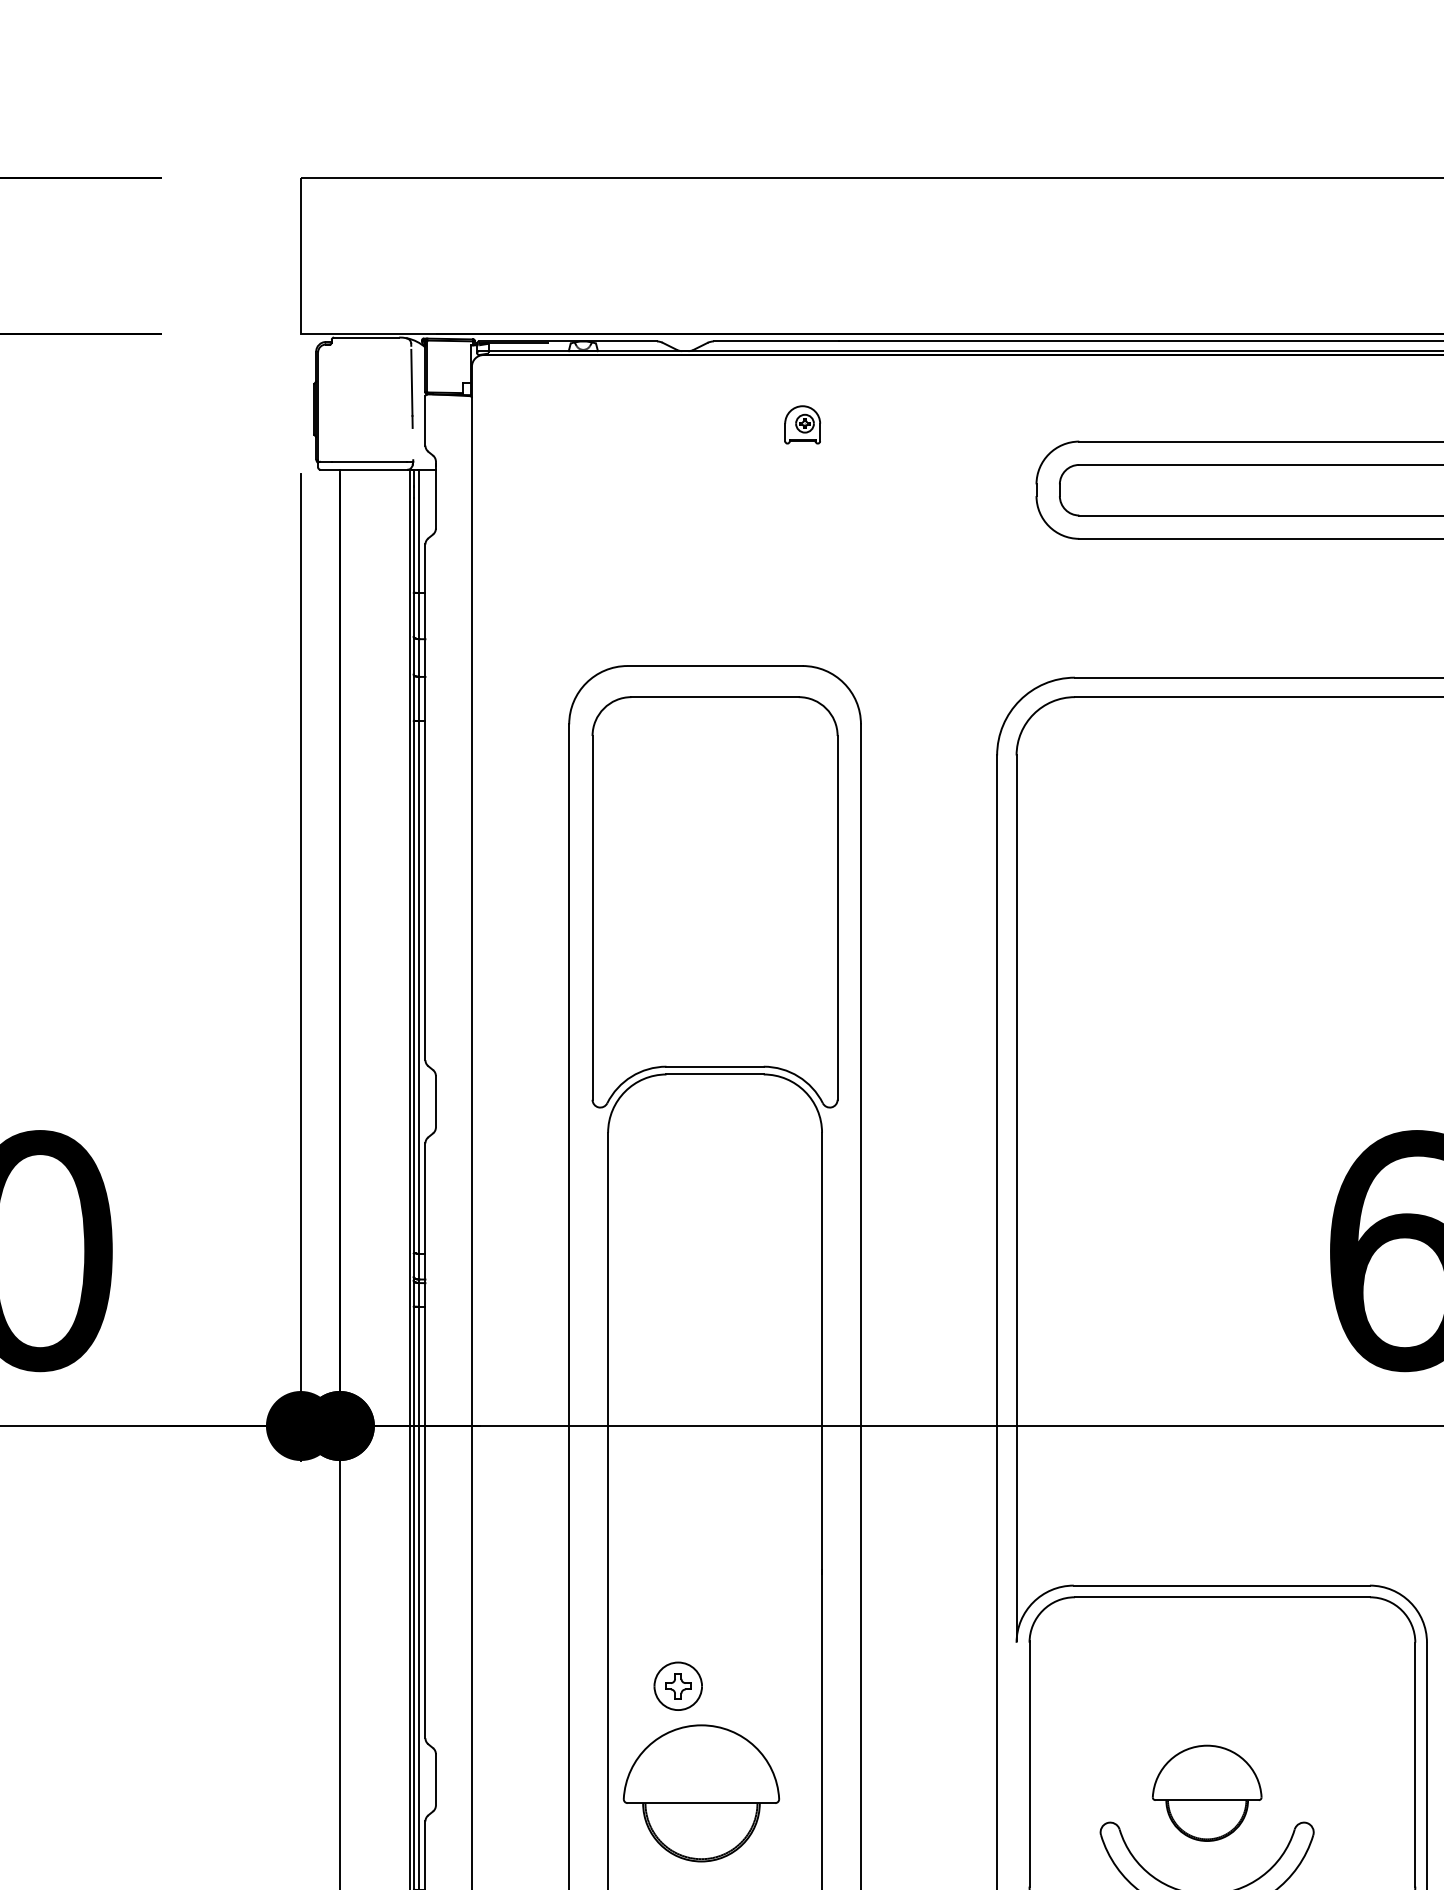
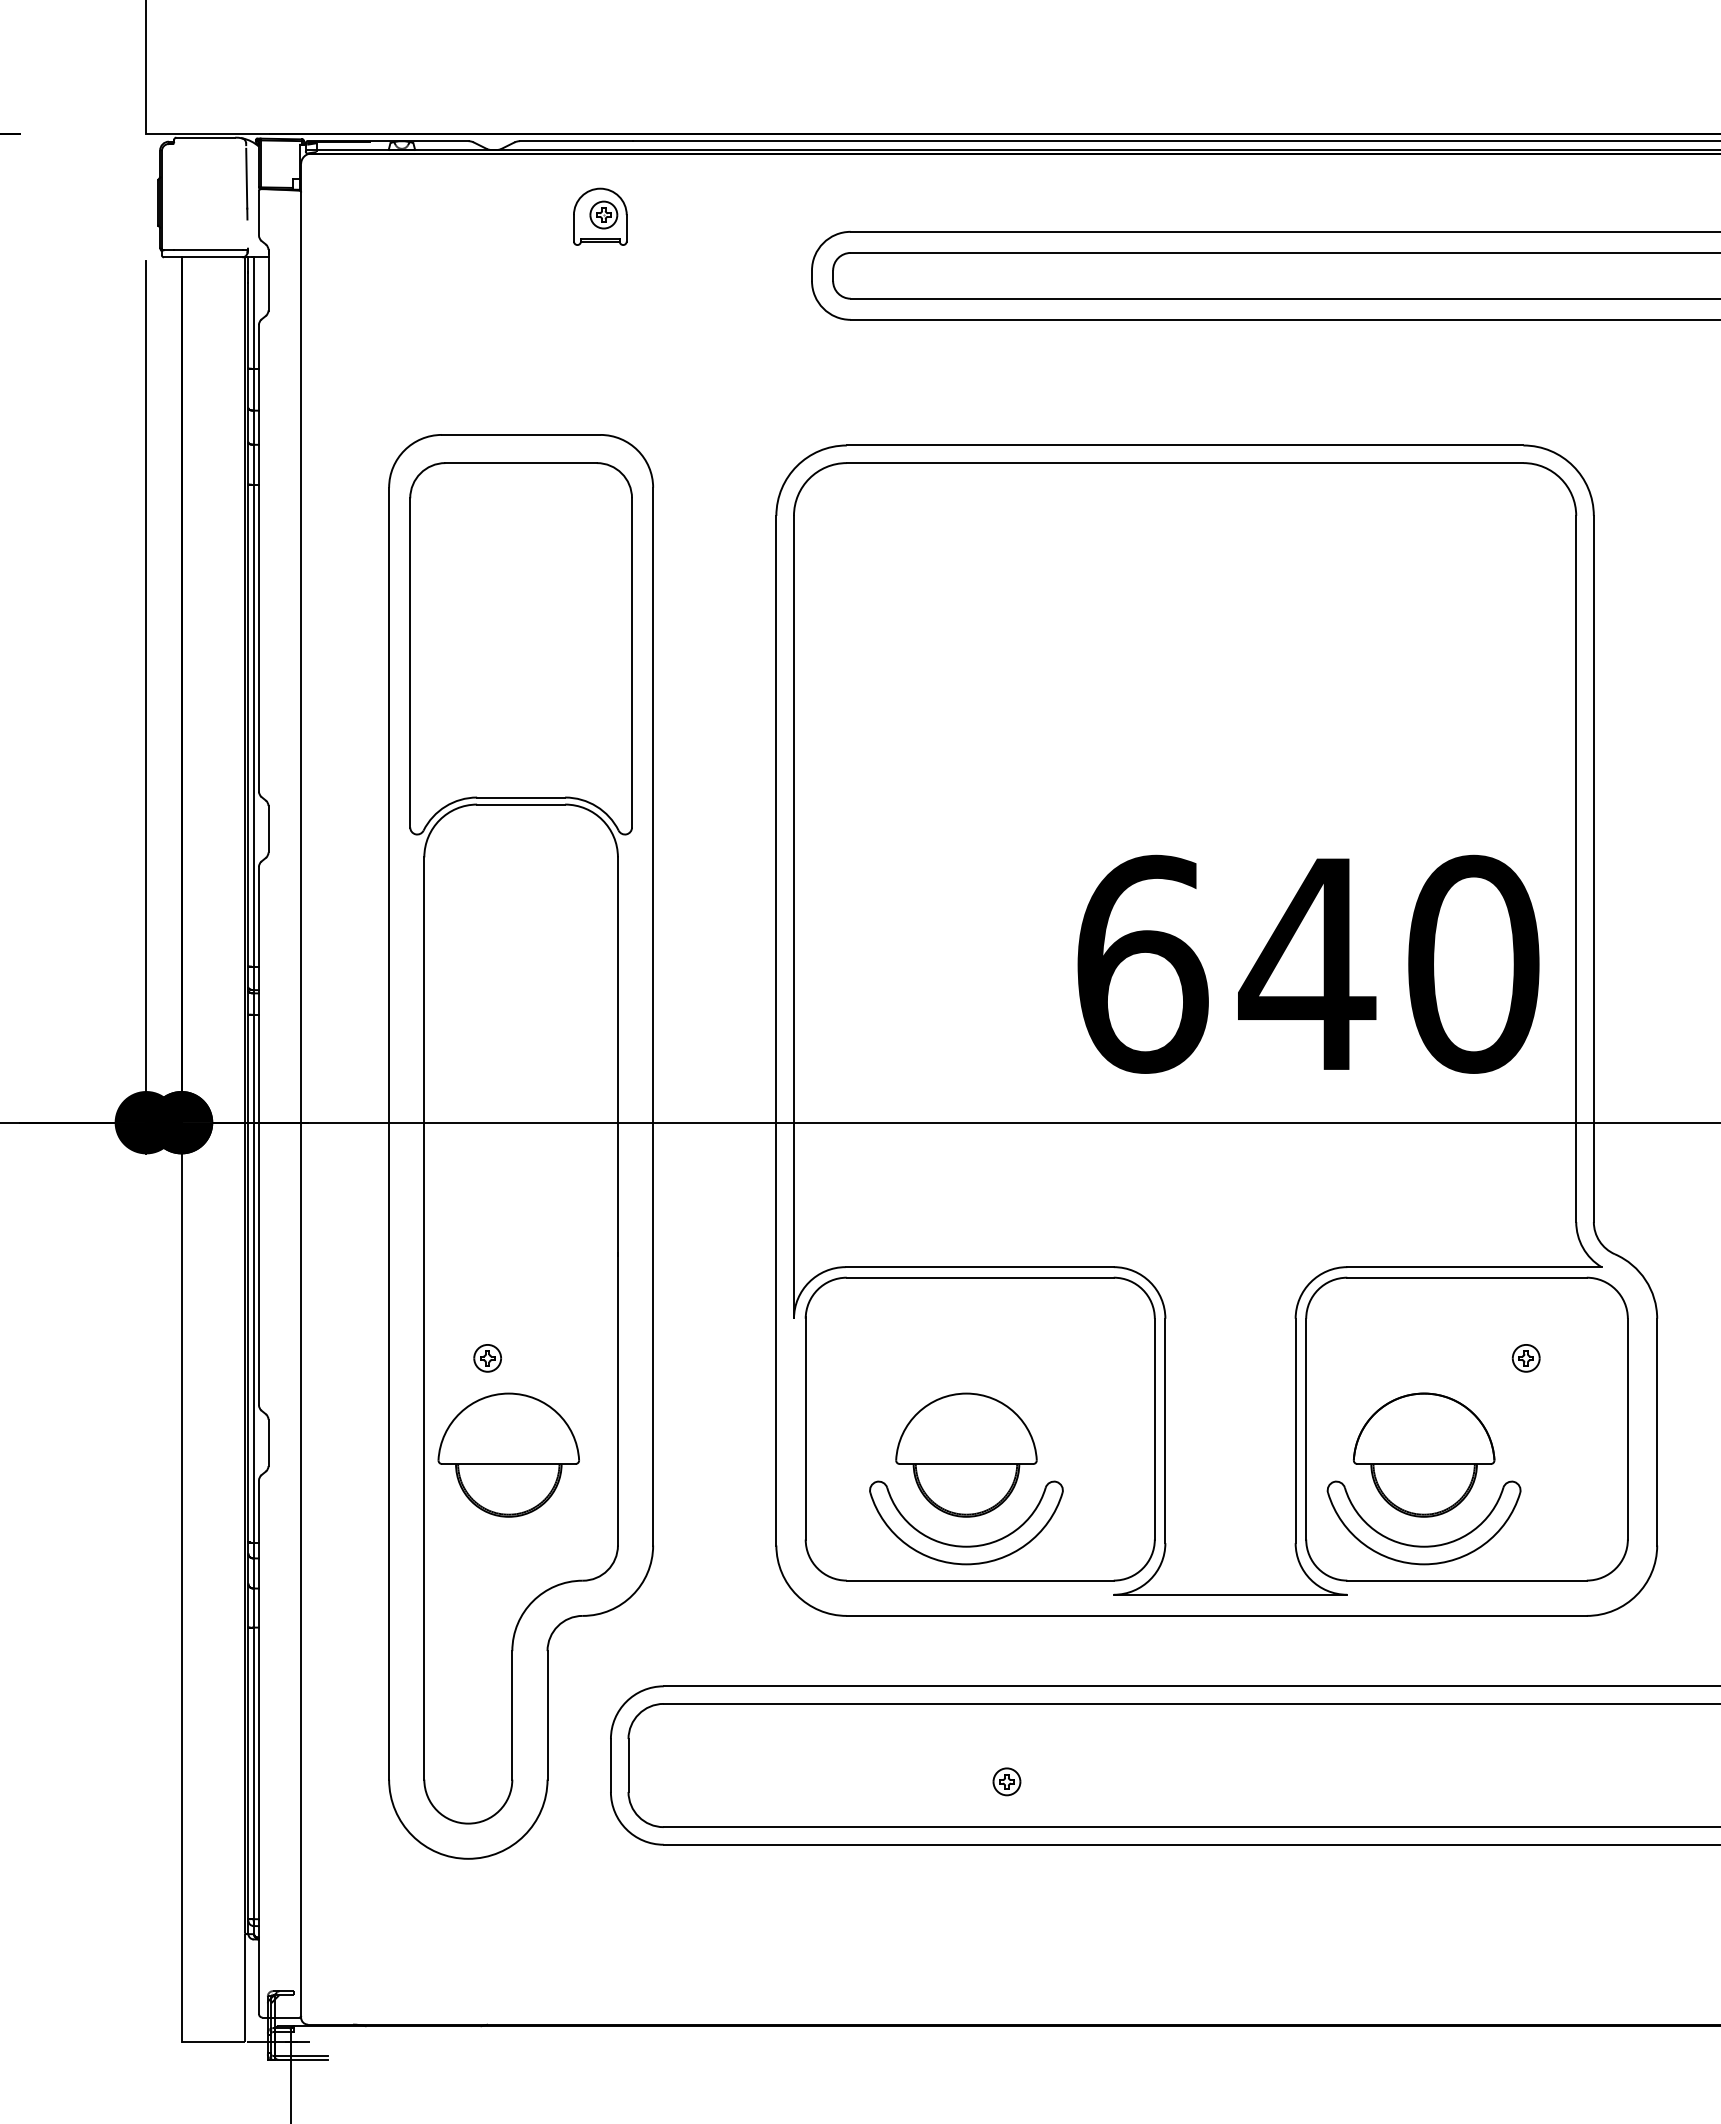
part: (802, 424) -> (600, 216), size x1.67
part: (677, 1686) -> (487, 1358), size x0.62
part: (1207, 1792) -> (966, 1454), size x1.43

